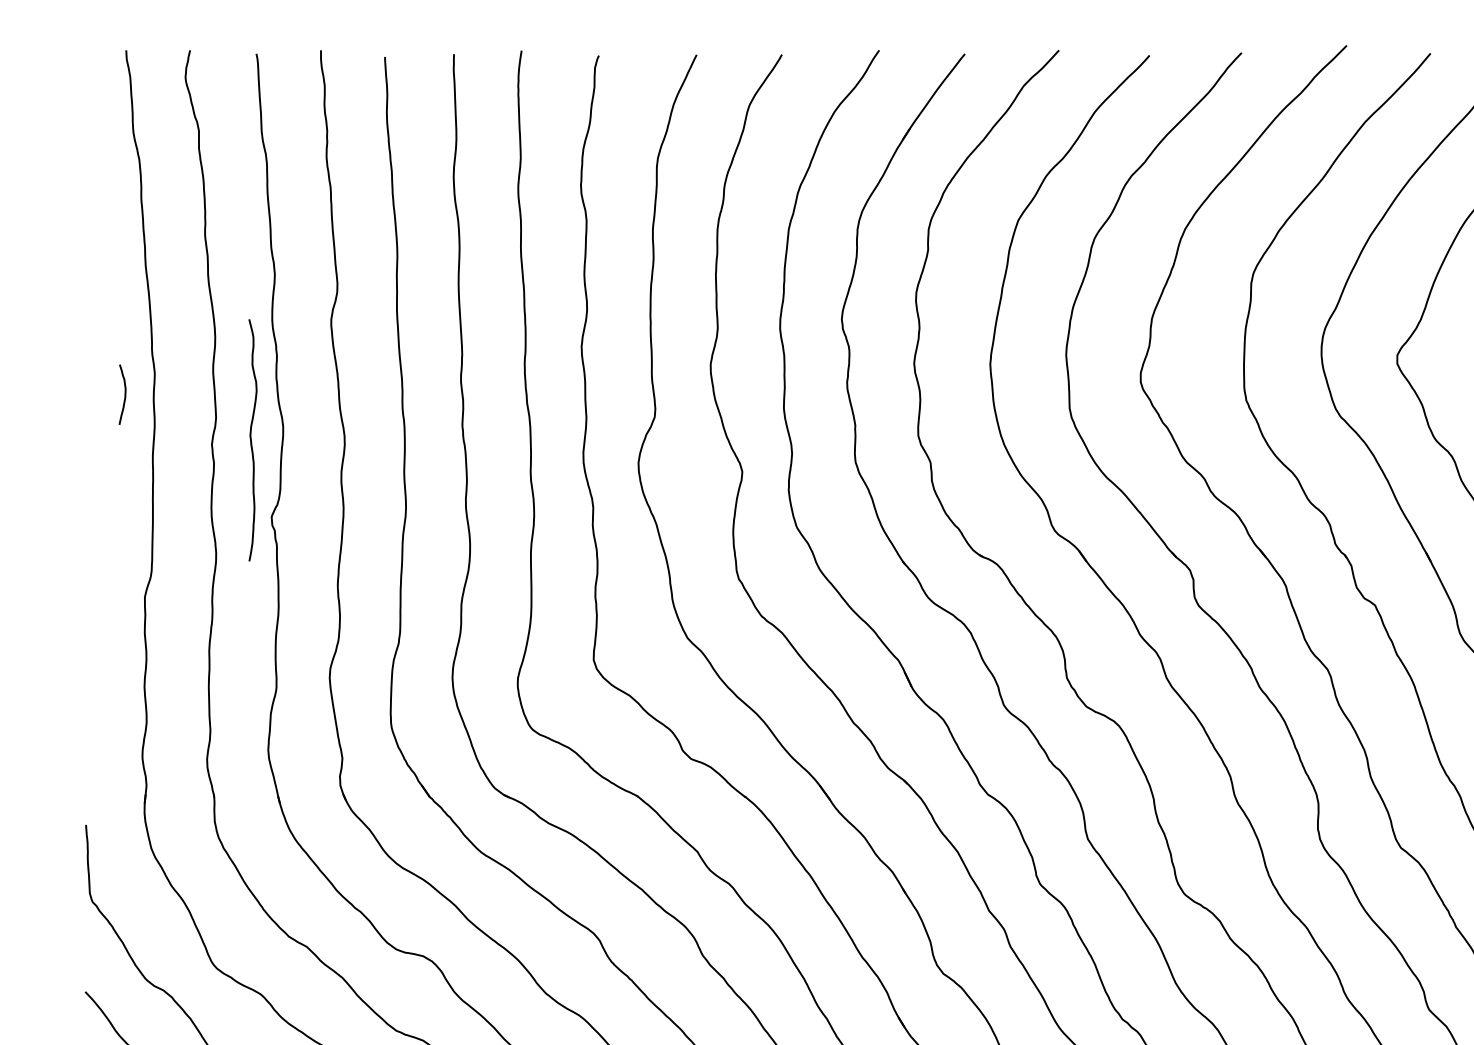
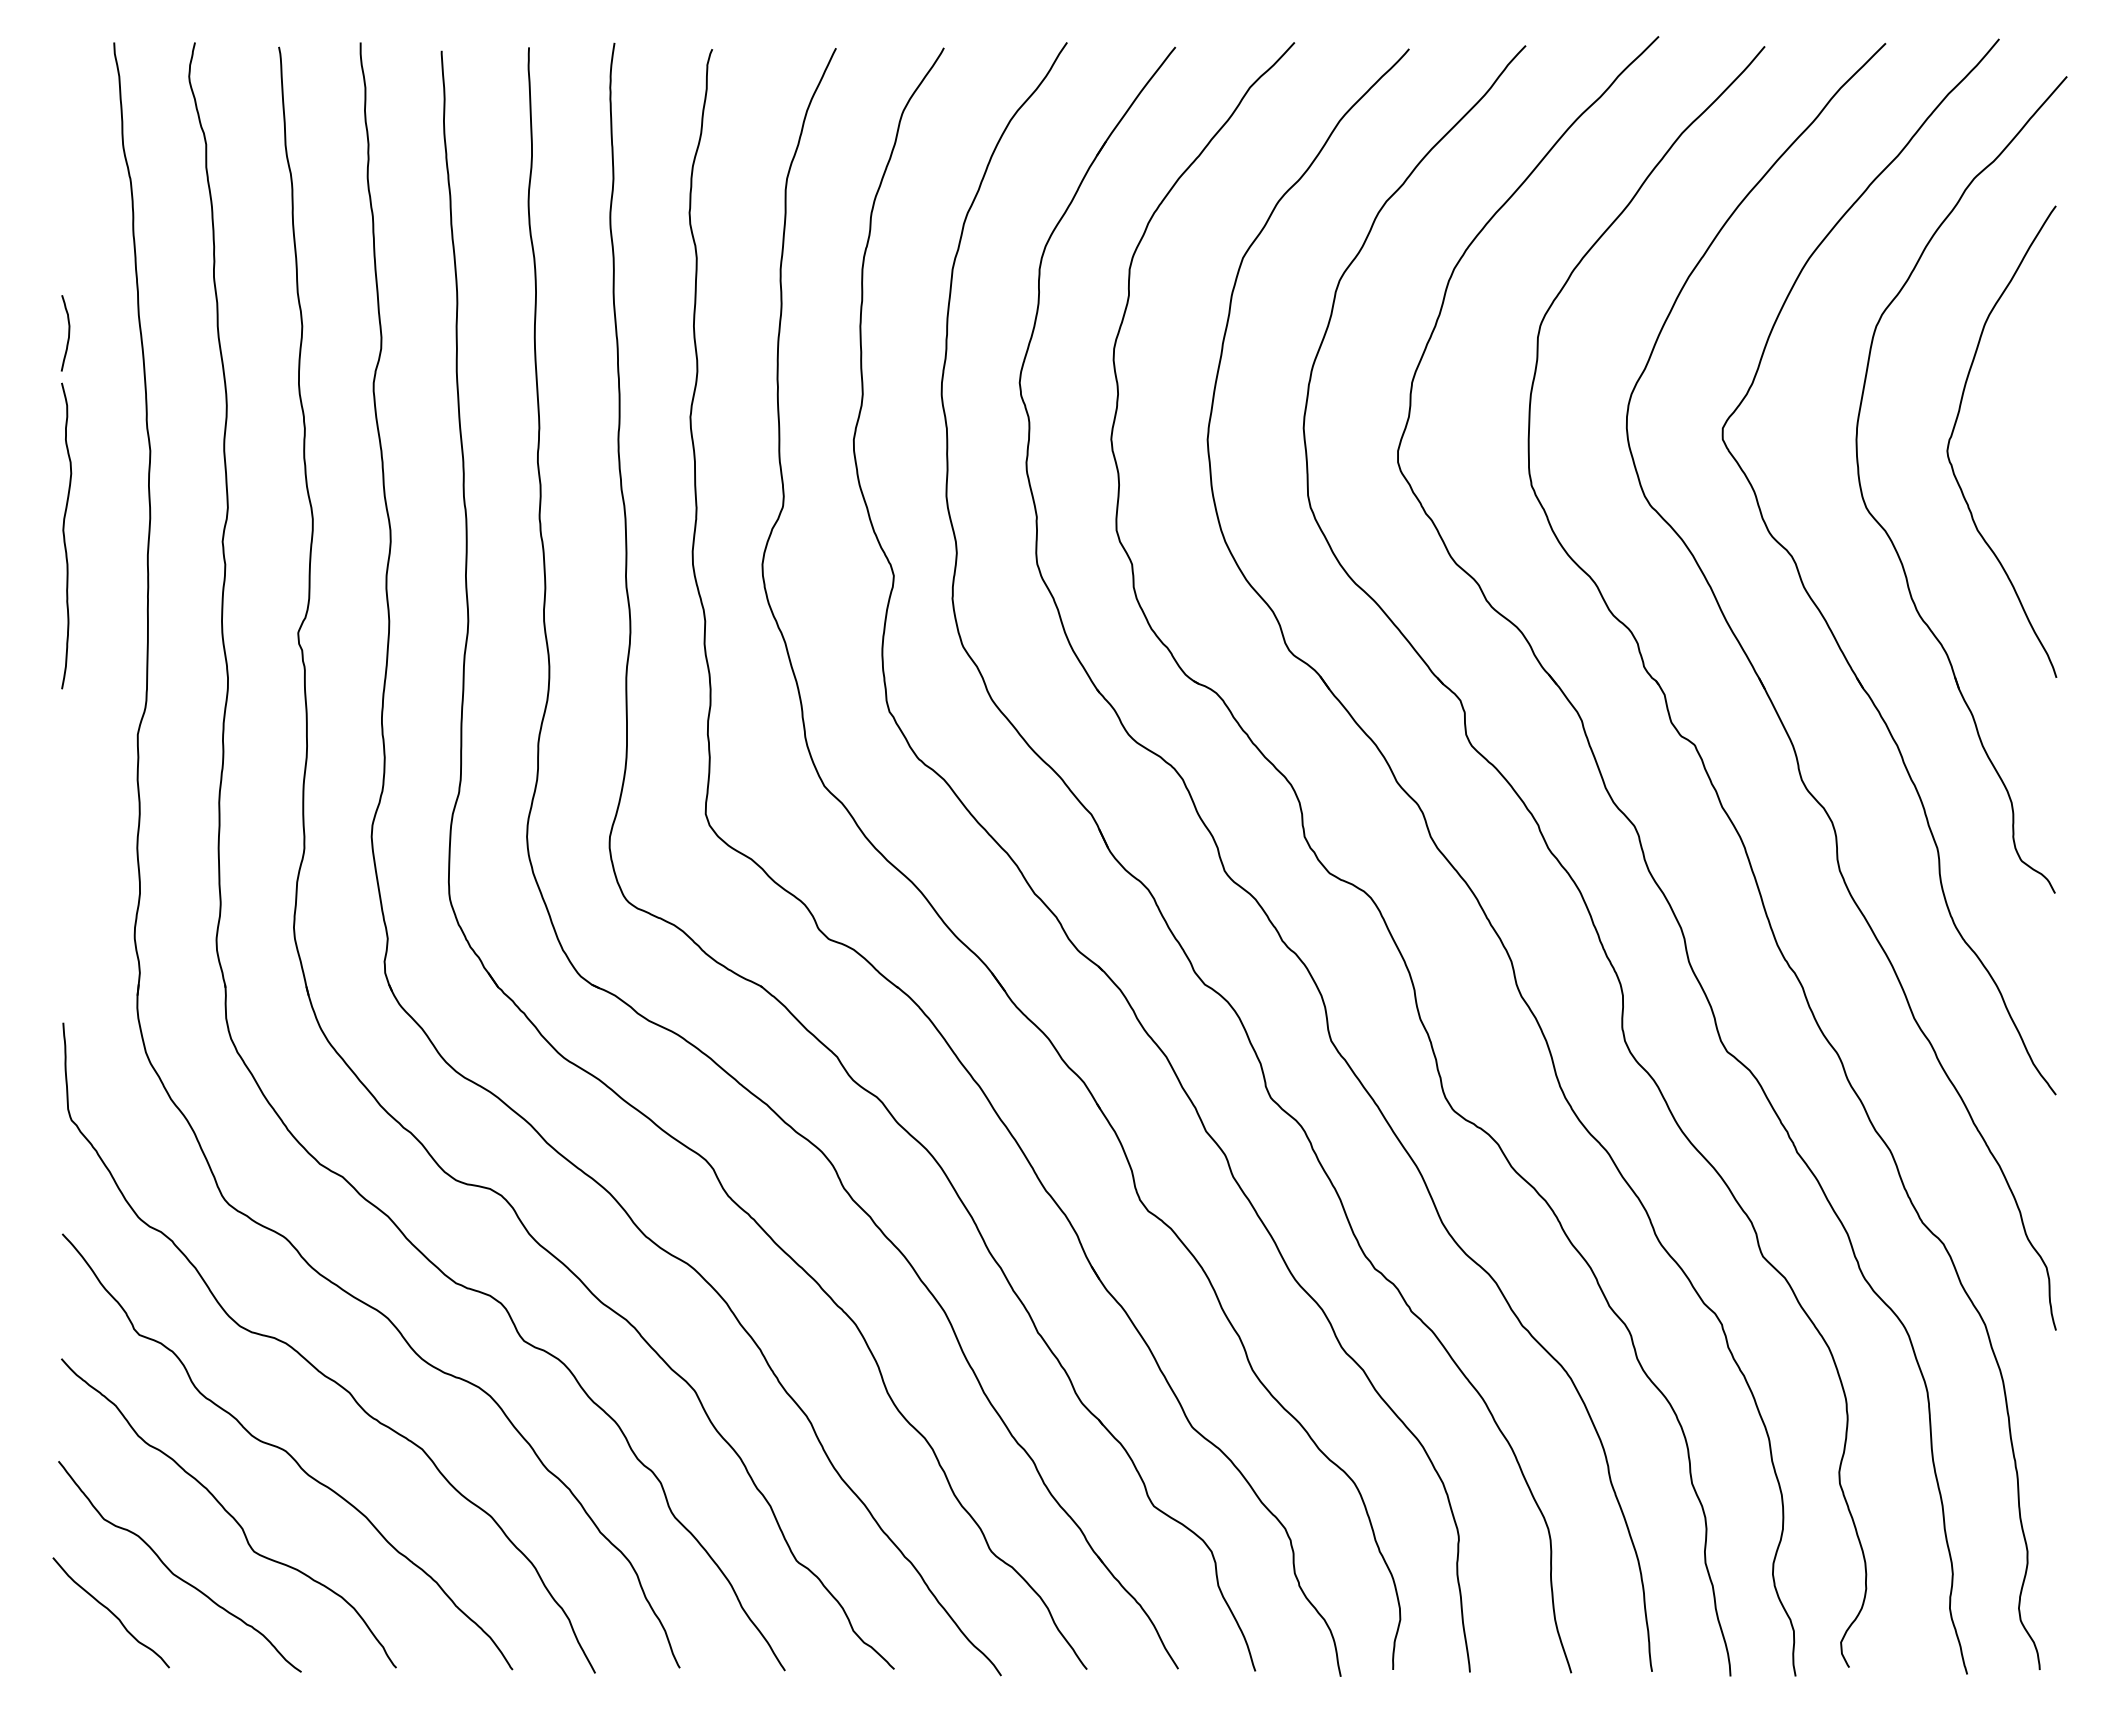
curve: (124, 394) -> (68, 333), moved
curve: (251, 439) -> (64, 535), moved

